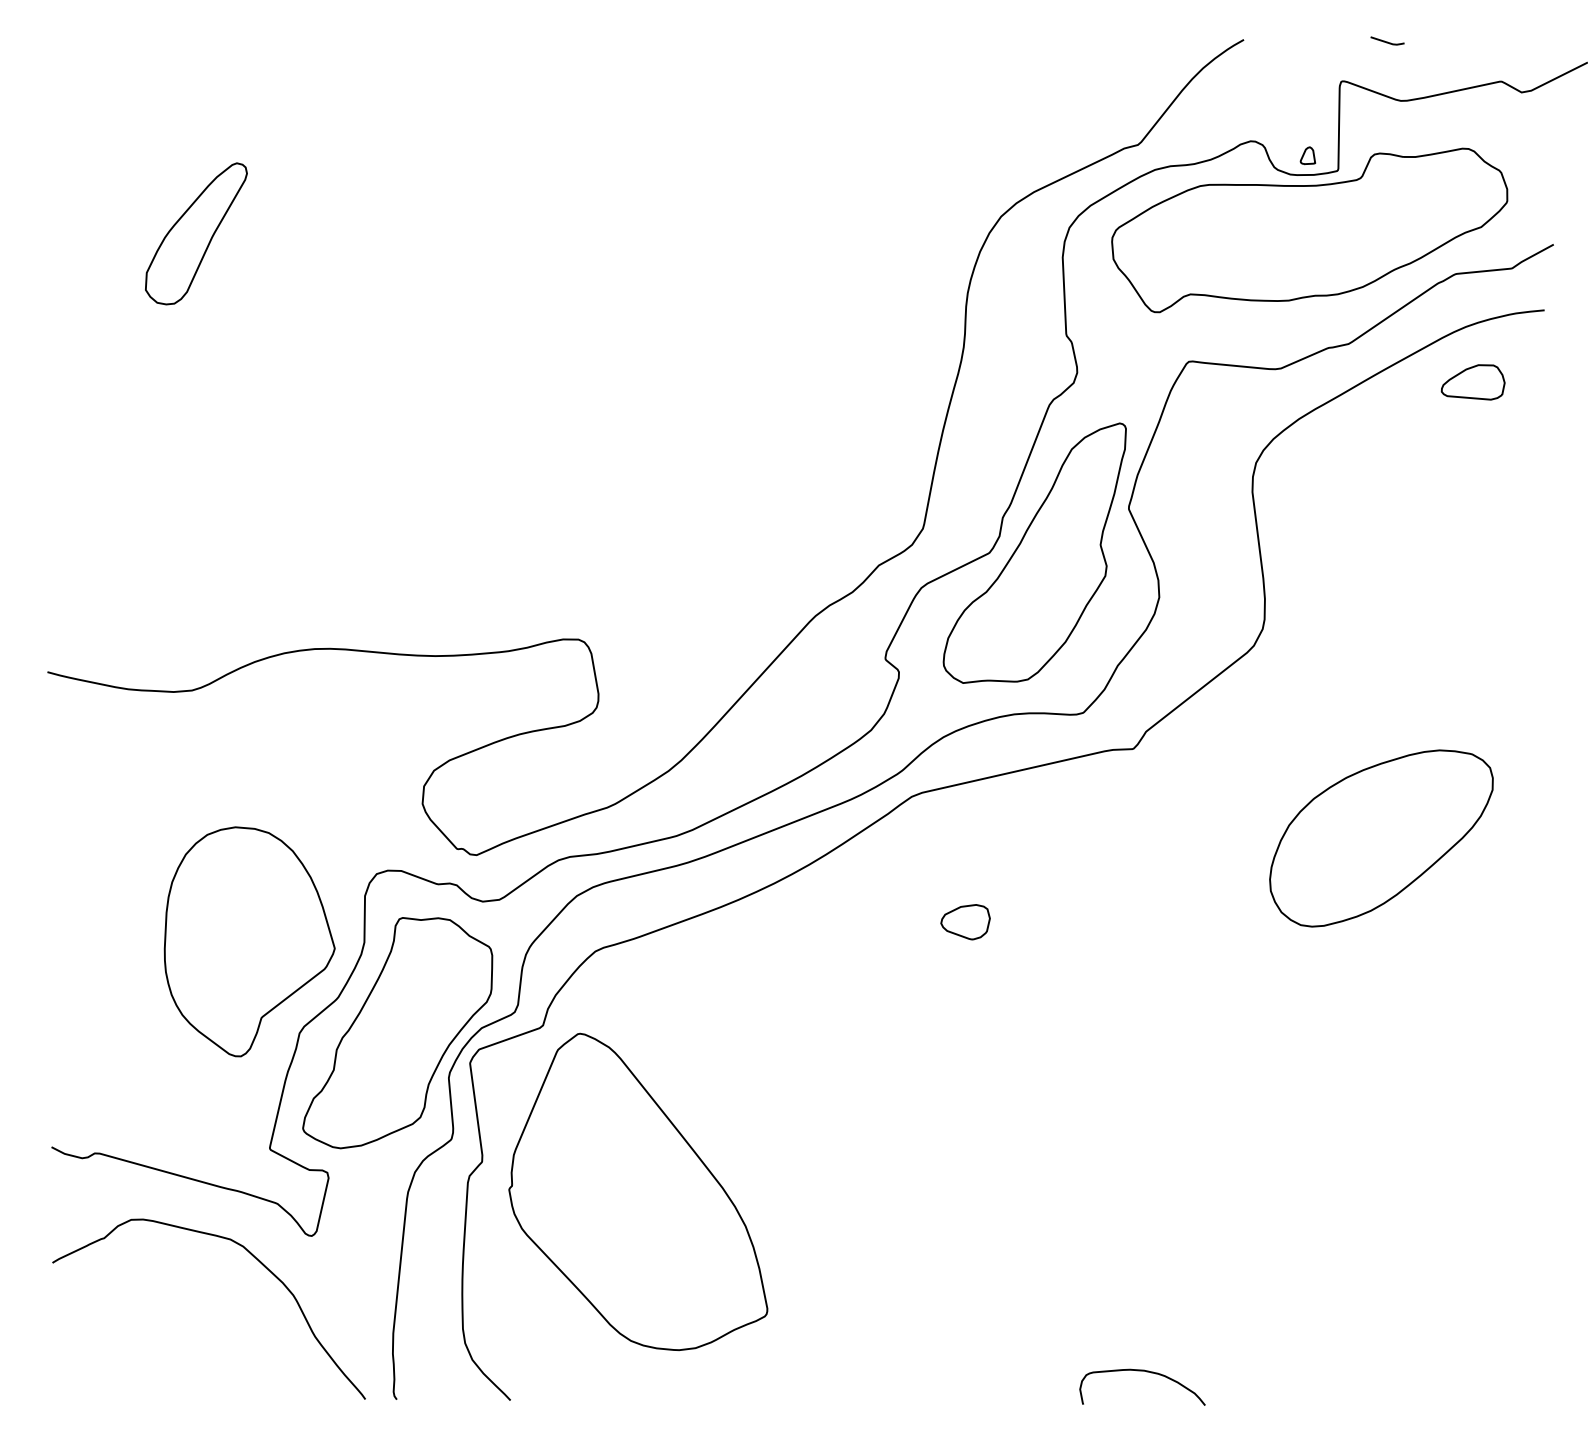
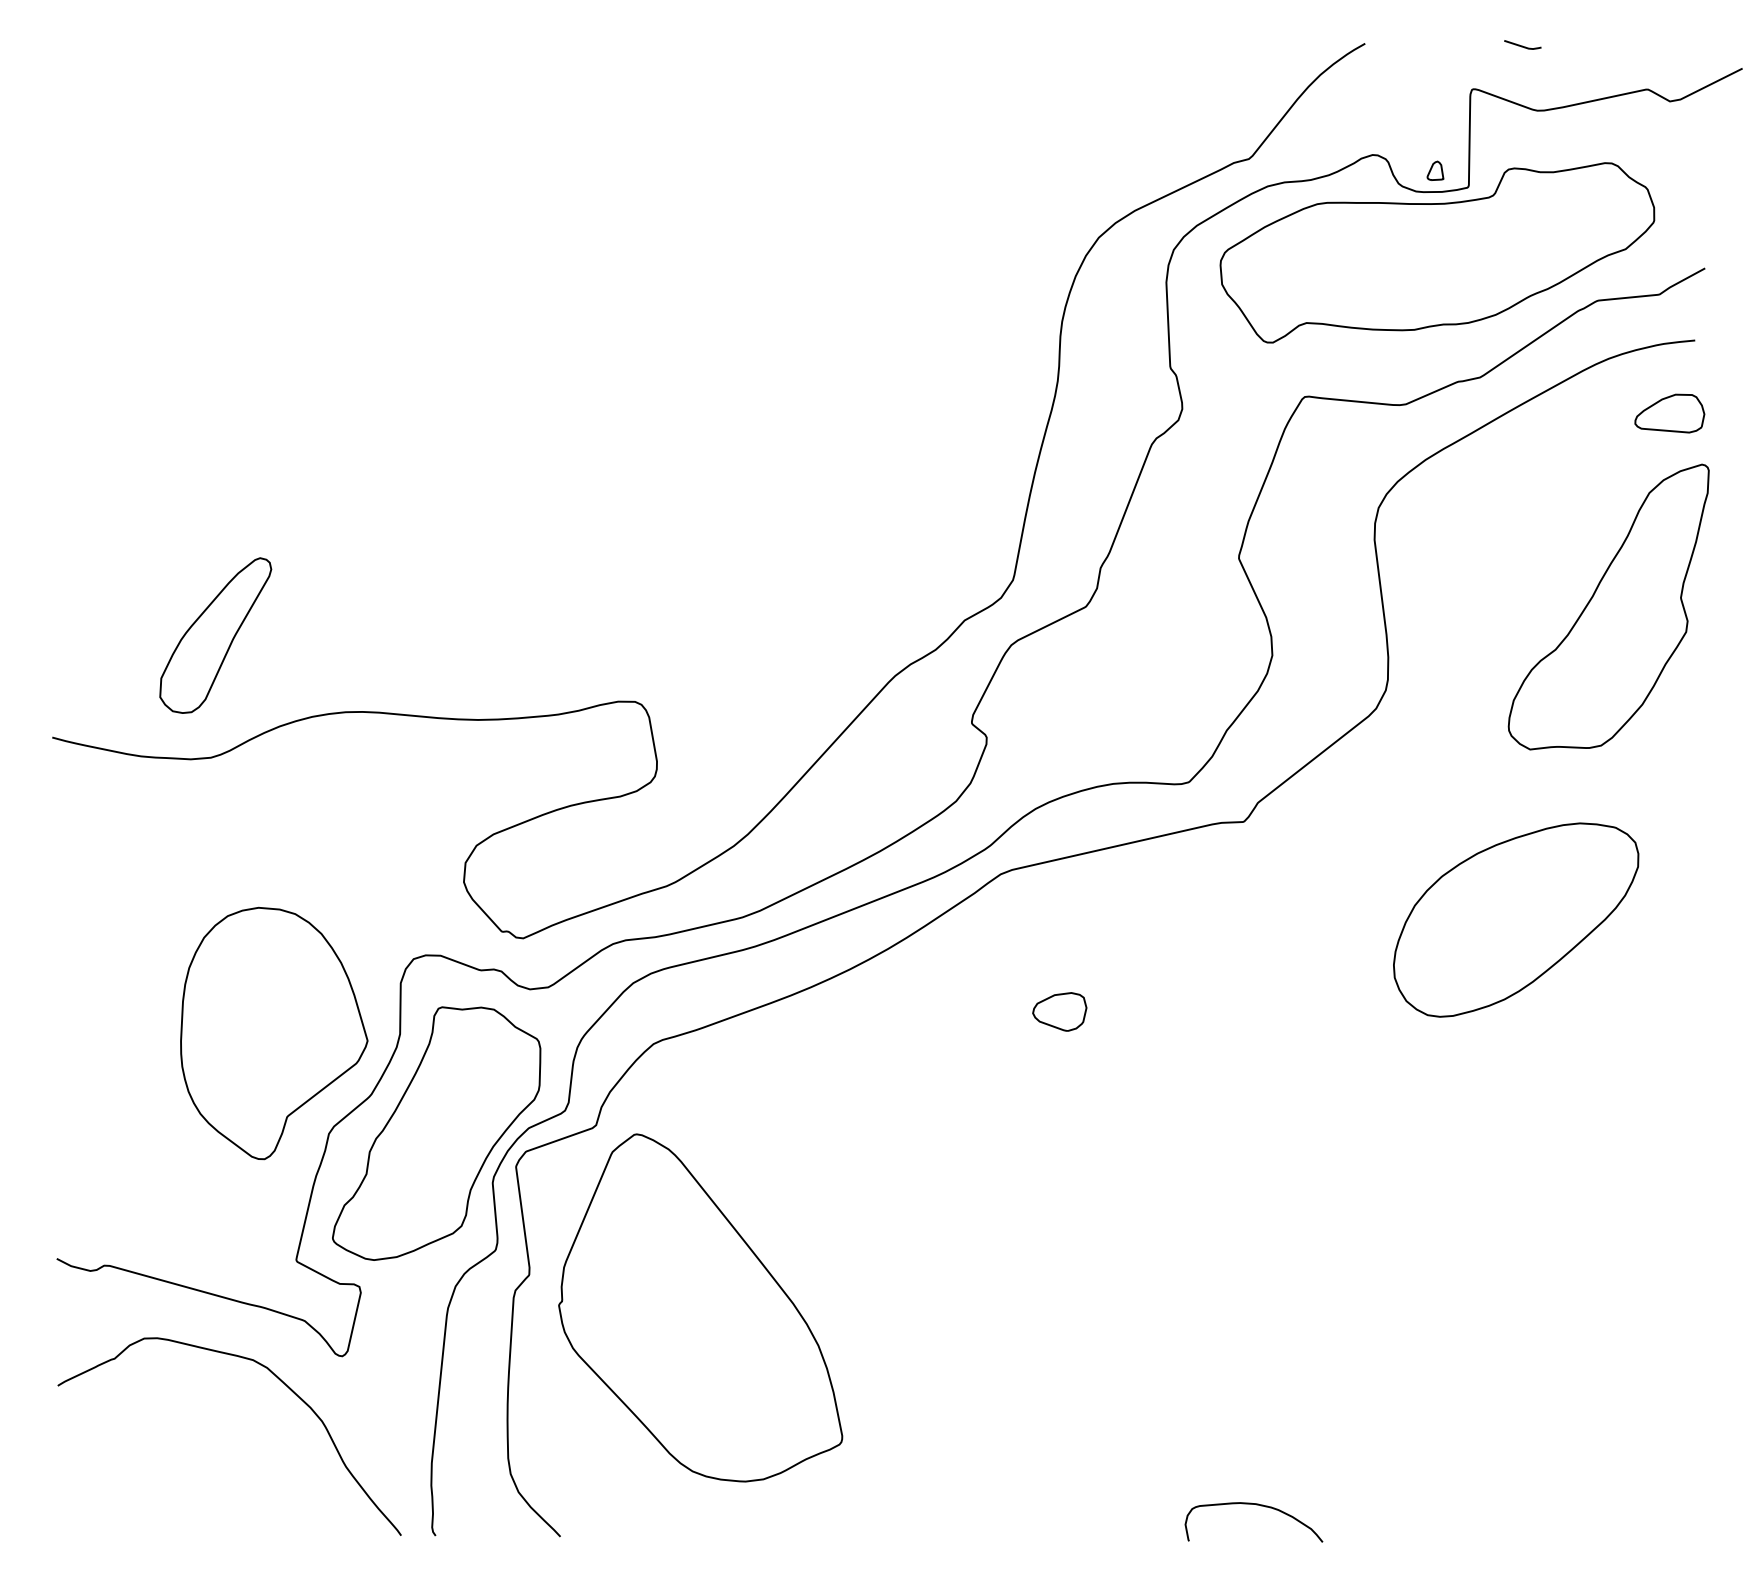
part: (196, 233) -> (215, 635), moved
part: (1472, 382) -> (1669, 413), moved
part: (1034, 552) -> (1608, 606), moved

